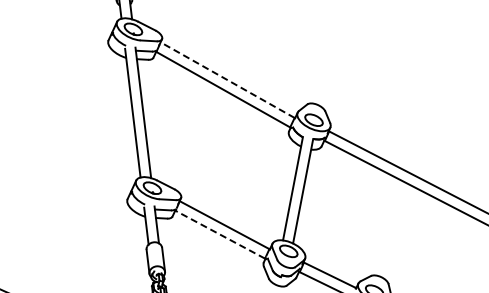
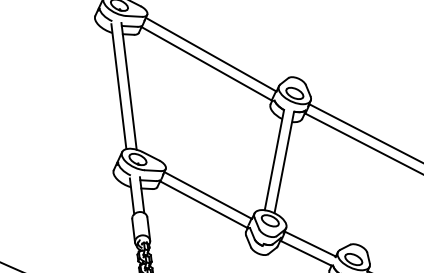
line: (227, 80) -> (210, 54), dashed -> solid
line: (220, 234) -> (204, 204), dashed -> solid

